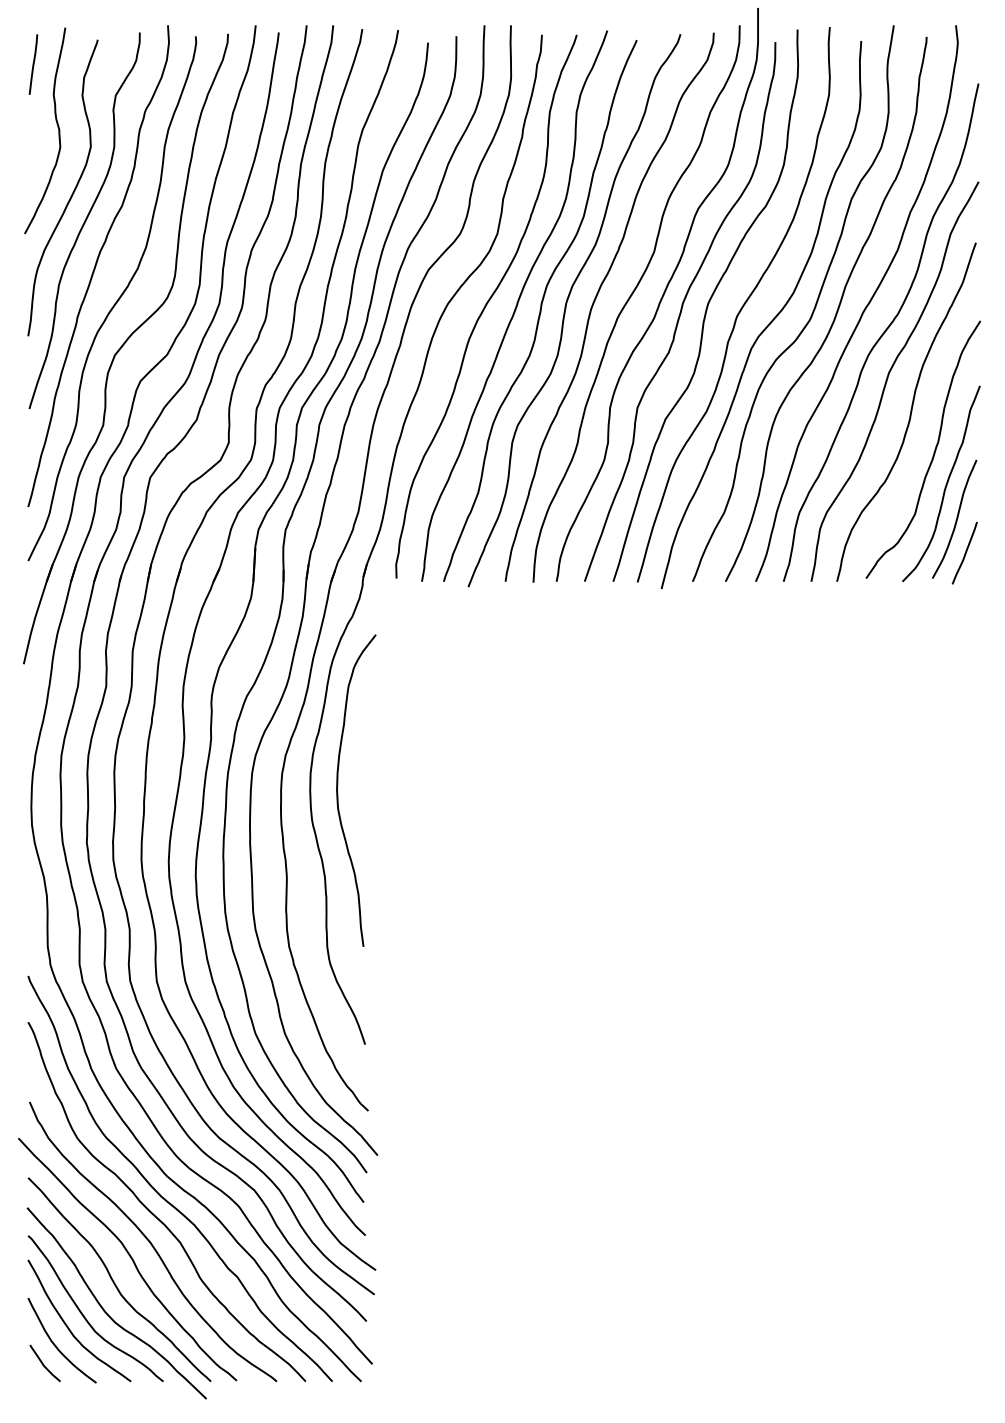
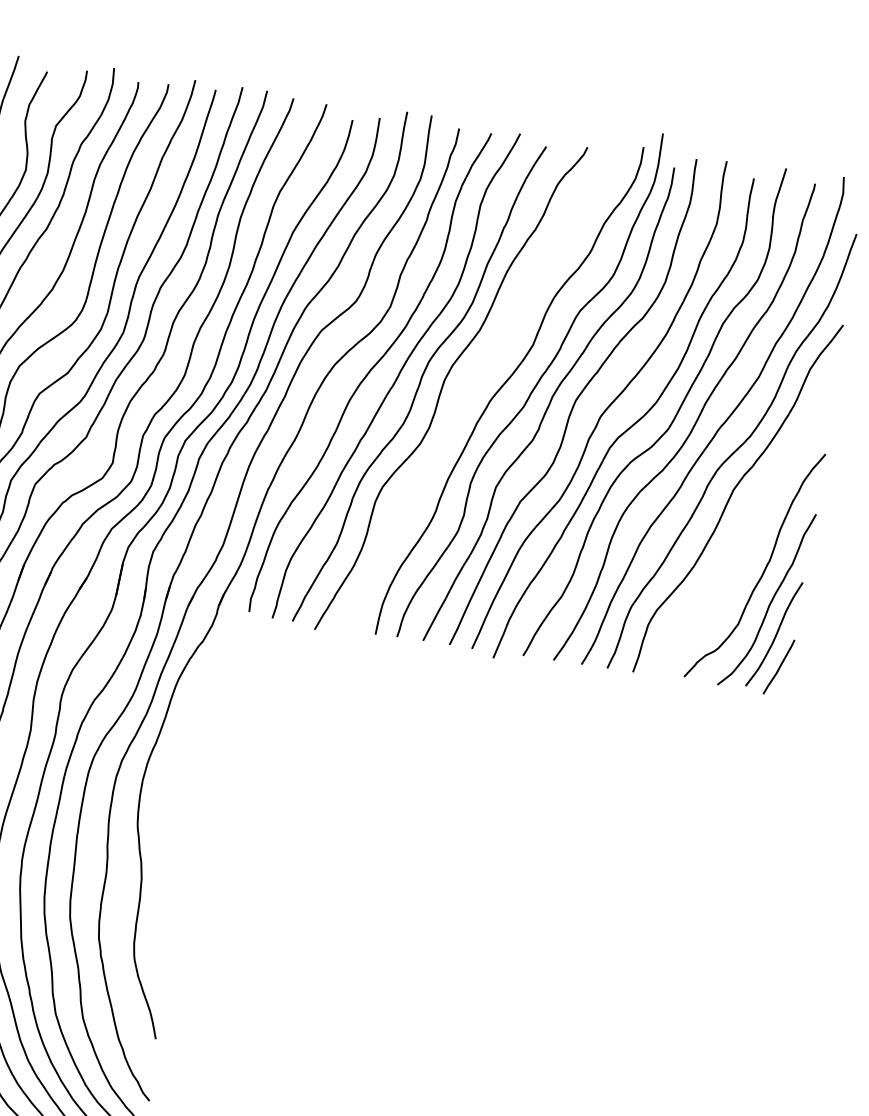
curve: (596, 299) -> (473, 381), removed
curve: (910, 411) -> (748, 528), removed
curve: (338, 793) -> (165, 802), removed

